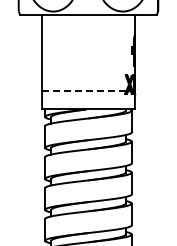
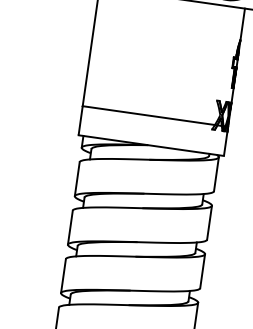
line: (84, 90) -> (149, 115), dashed -> solid

